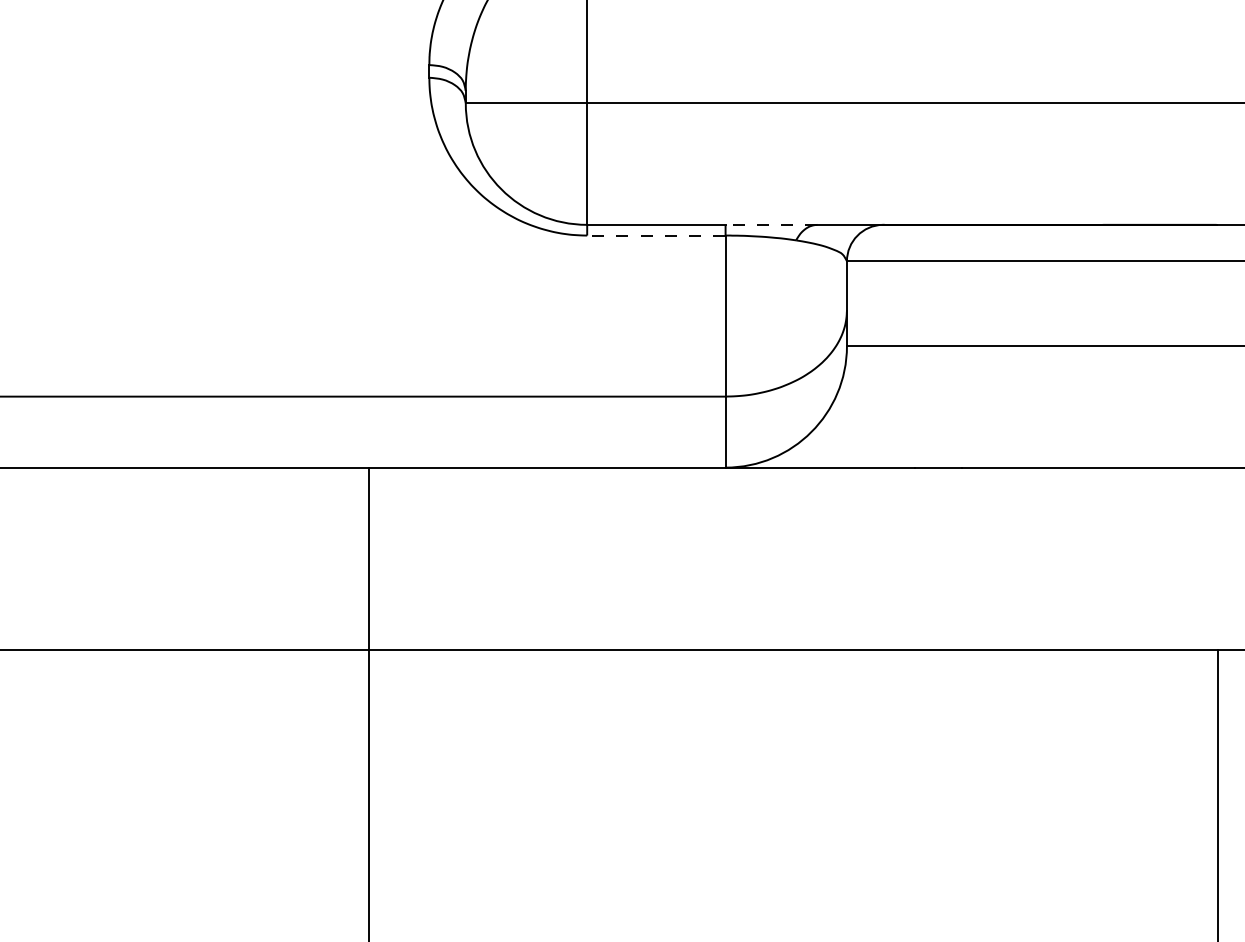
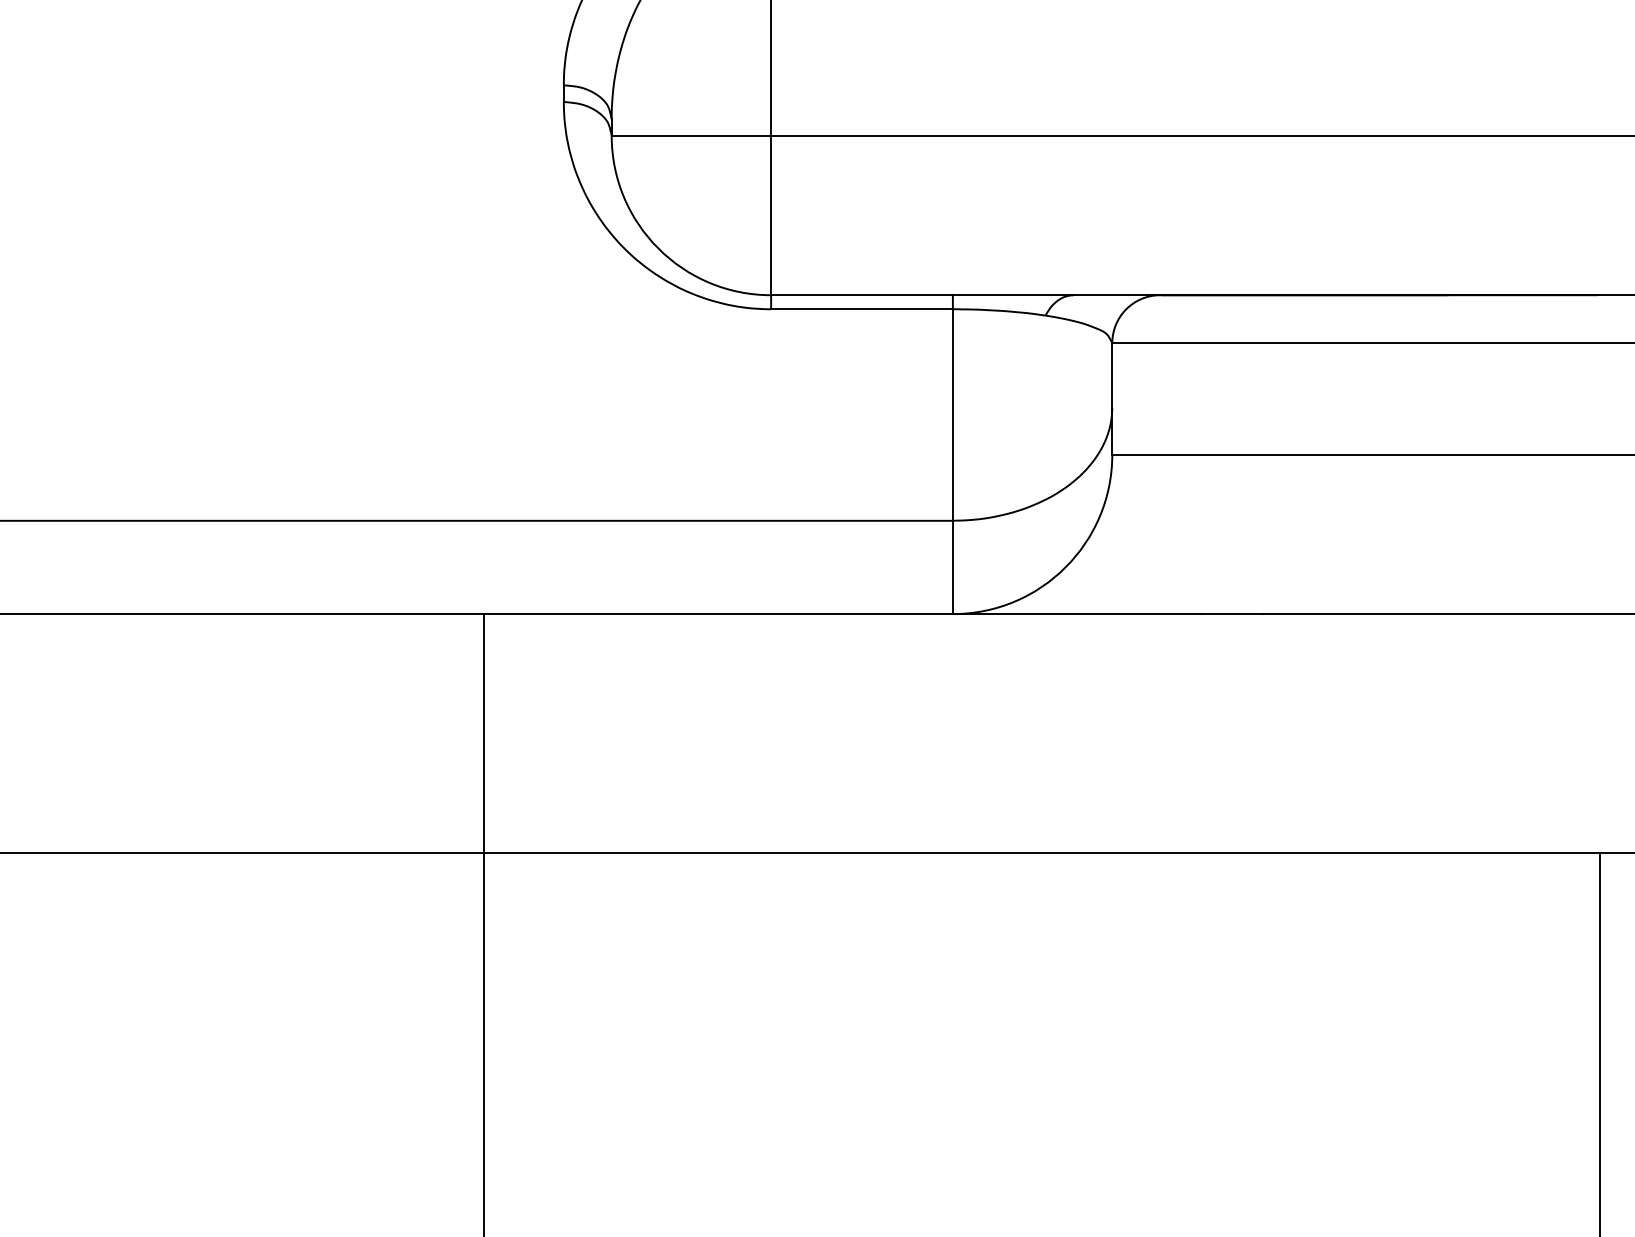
line: (771, 224) -> (1013, 294), dashed -> solid
line: (655, 235) -> (860, 309), dashed -> solid

